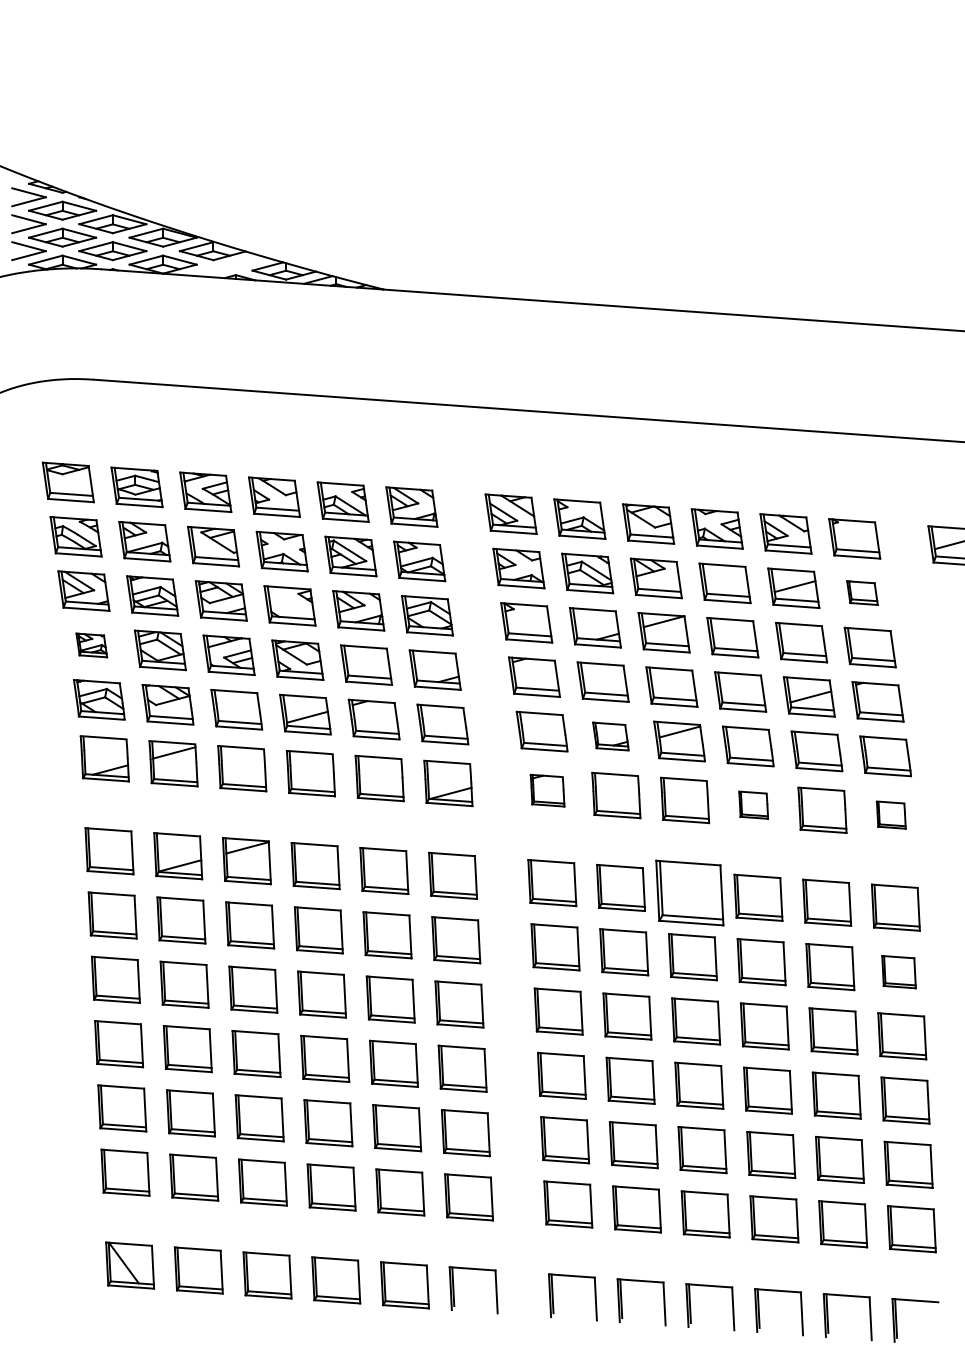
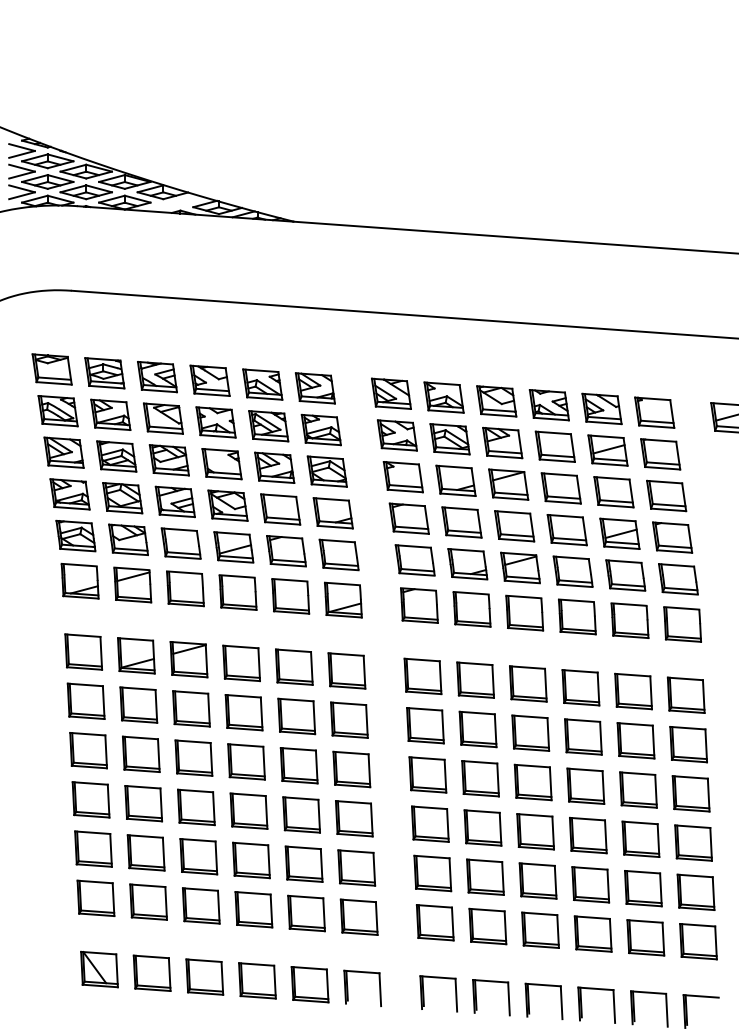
part: (862, 592) -> (660, 453), size x1.67
part: (91, 645) -> (69, 494), size x1.67
part: (610, 736) -> (467, 564), size x1.43
part: (547, 790) -> (419, 605), size x1.43
part: (753, 804) -> (577, 616), size x1.67
part: (891, 814) -> (682, 623), size x1.67
part: (689, 892) -> (528, 683), size x0.71
part: (898, 972) -> (688, 744), size x1.43

